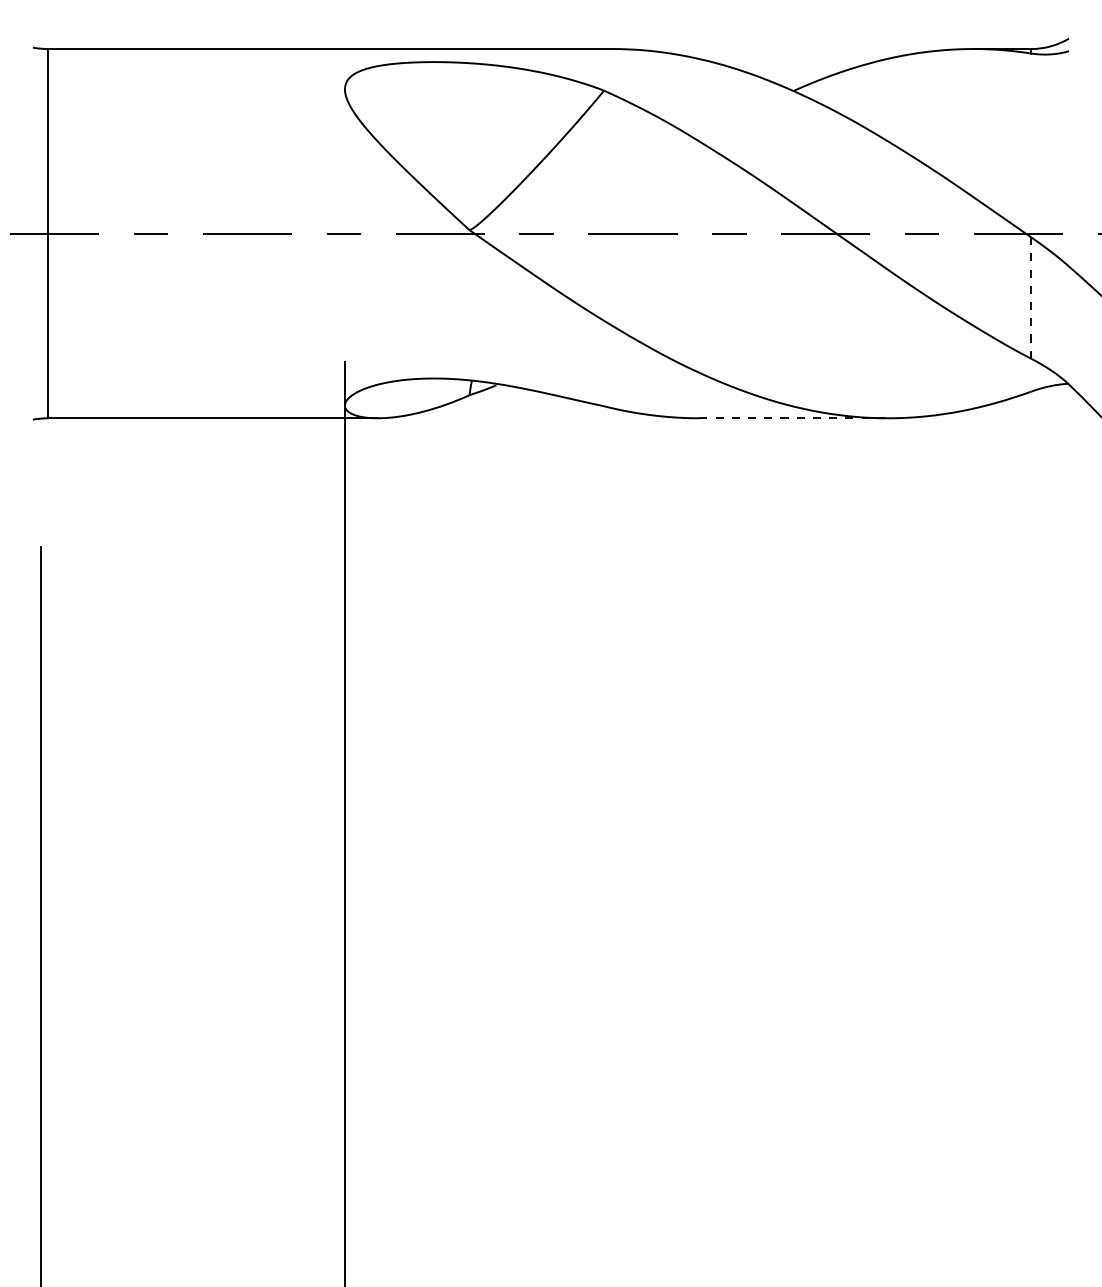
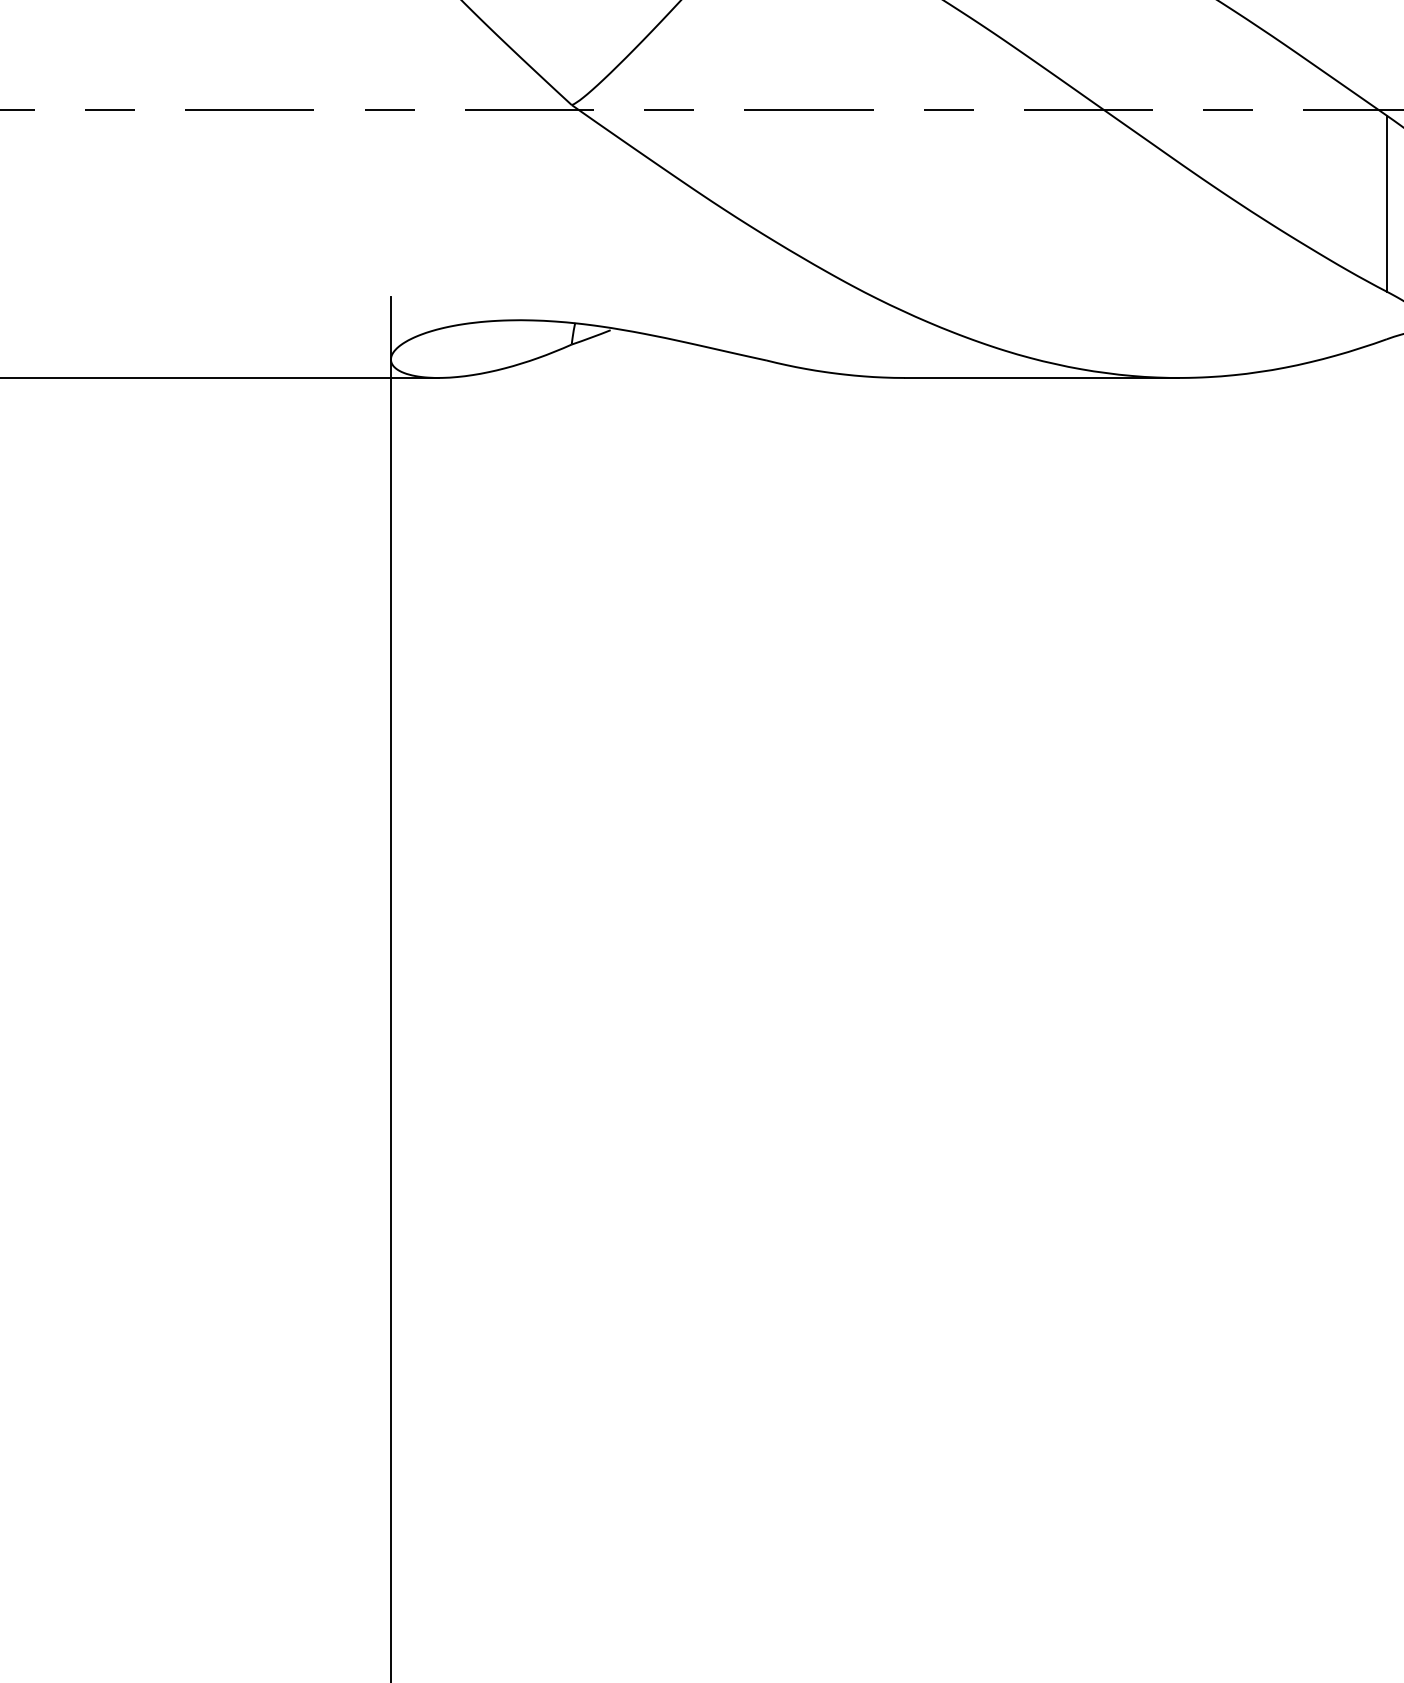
line: (1031, 298) -> (1386, 204), dashed -> solid
line: (794, 418) -> (1043, 378), dashed -> solid

